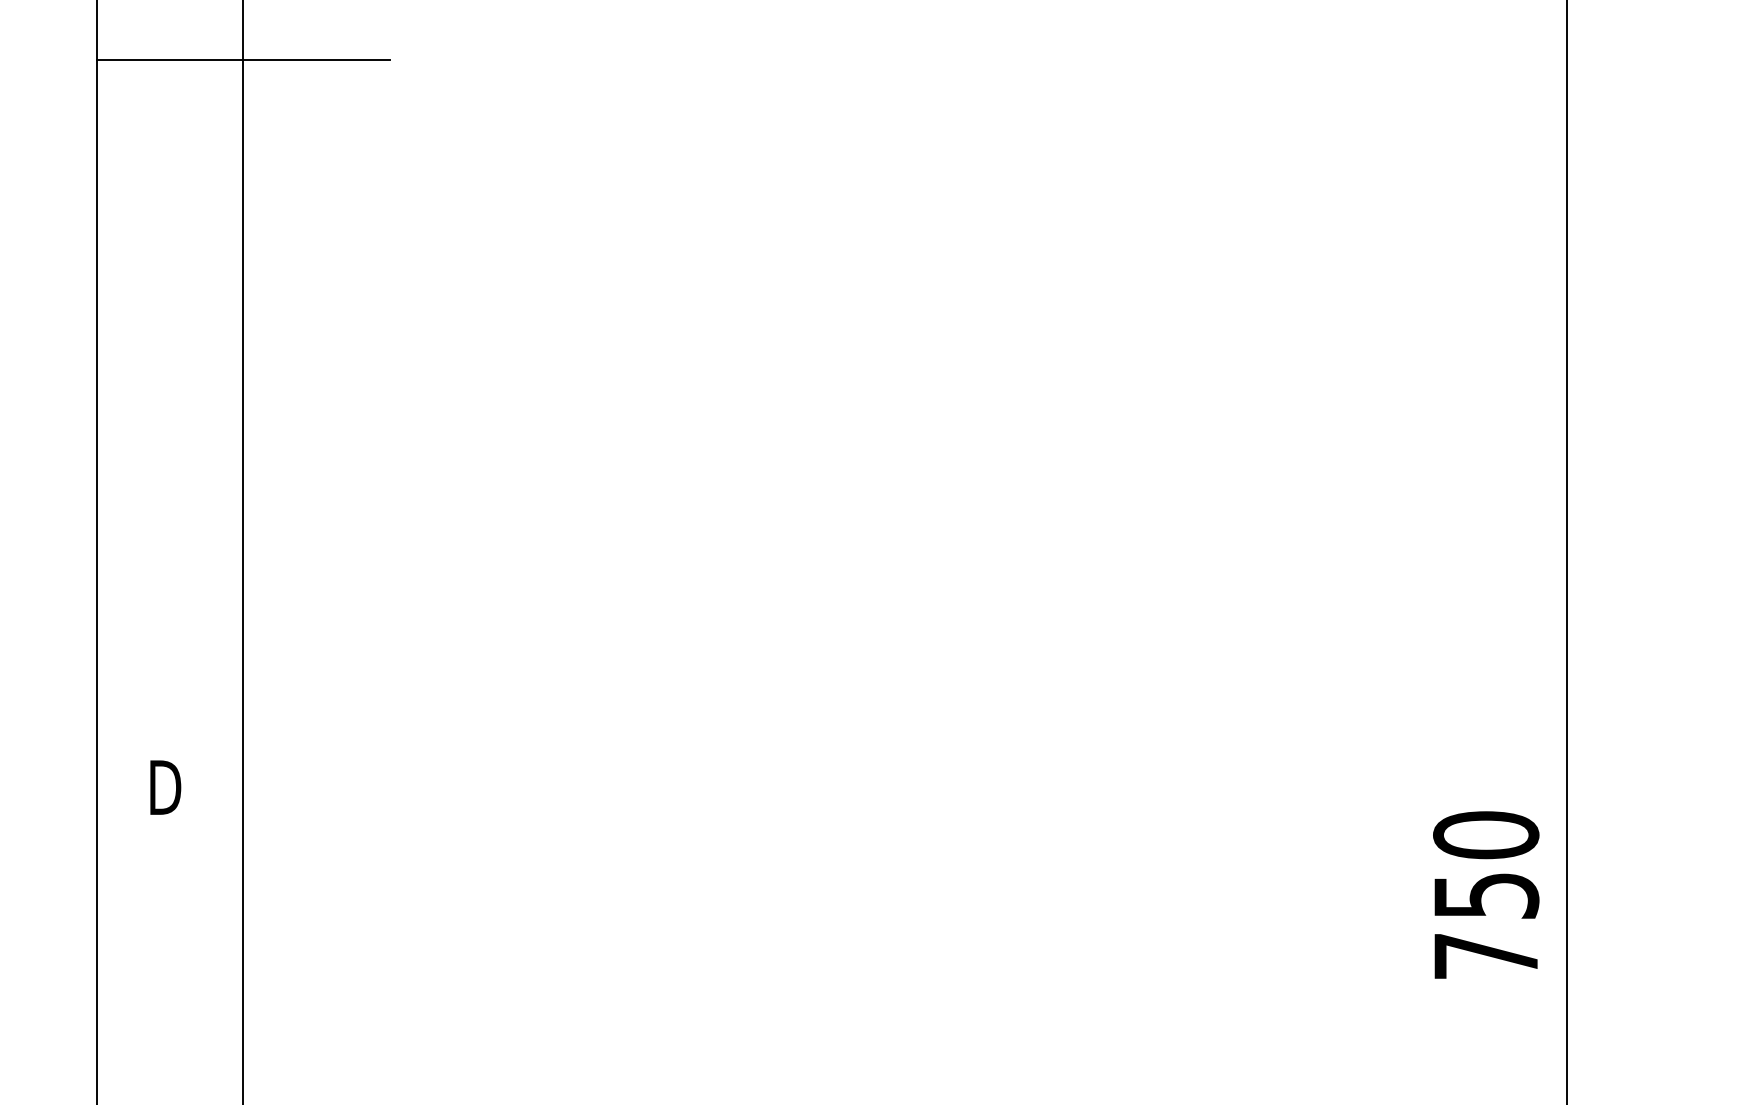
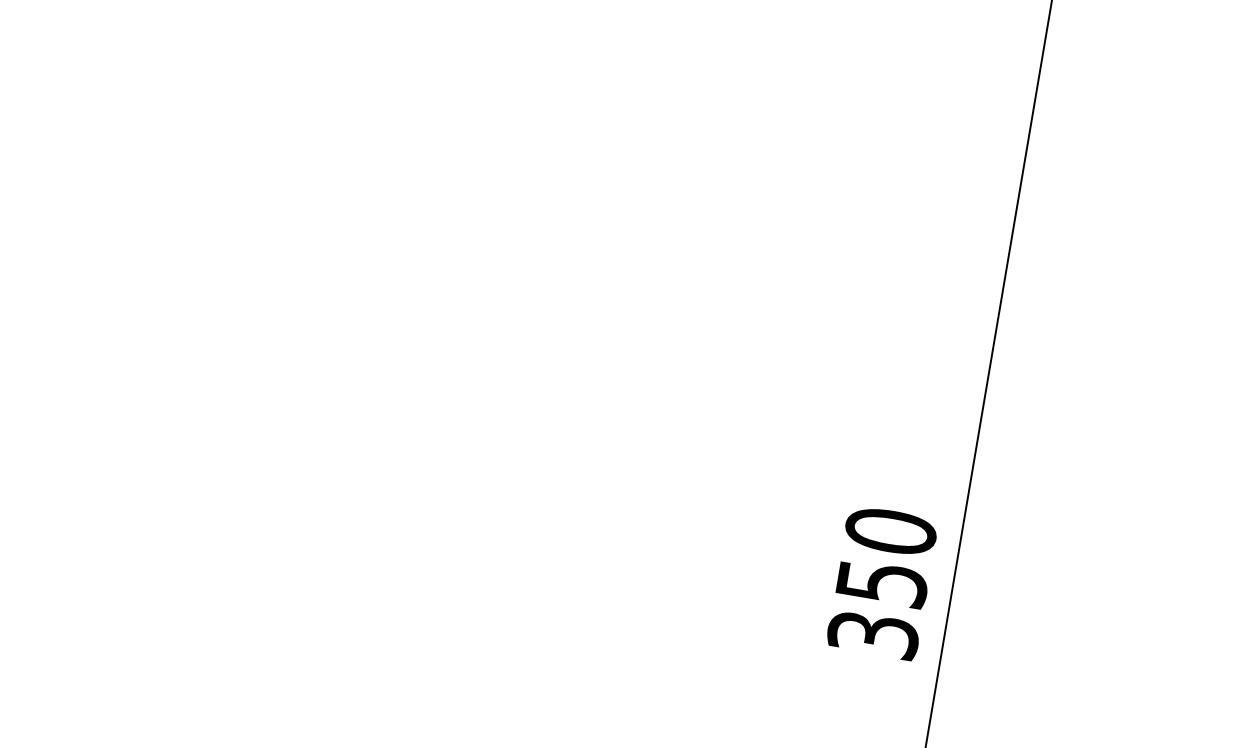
text: (1486, 956) -> (873, 635), 750 -> 350

